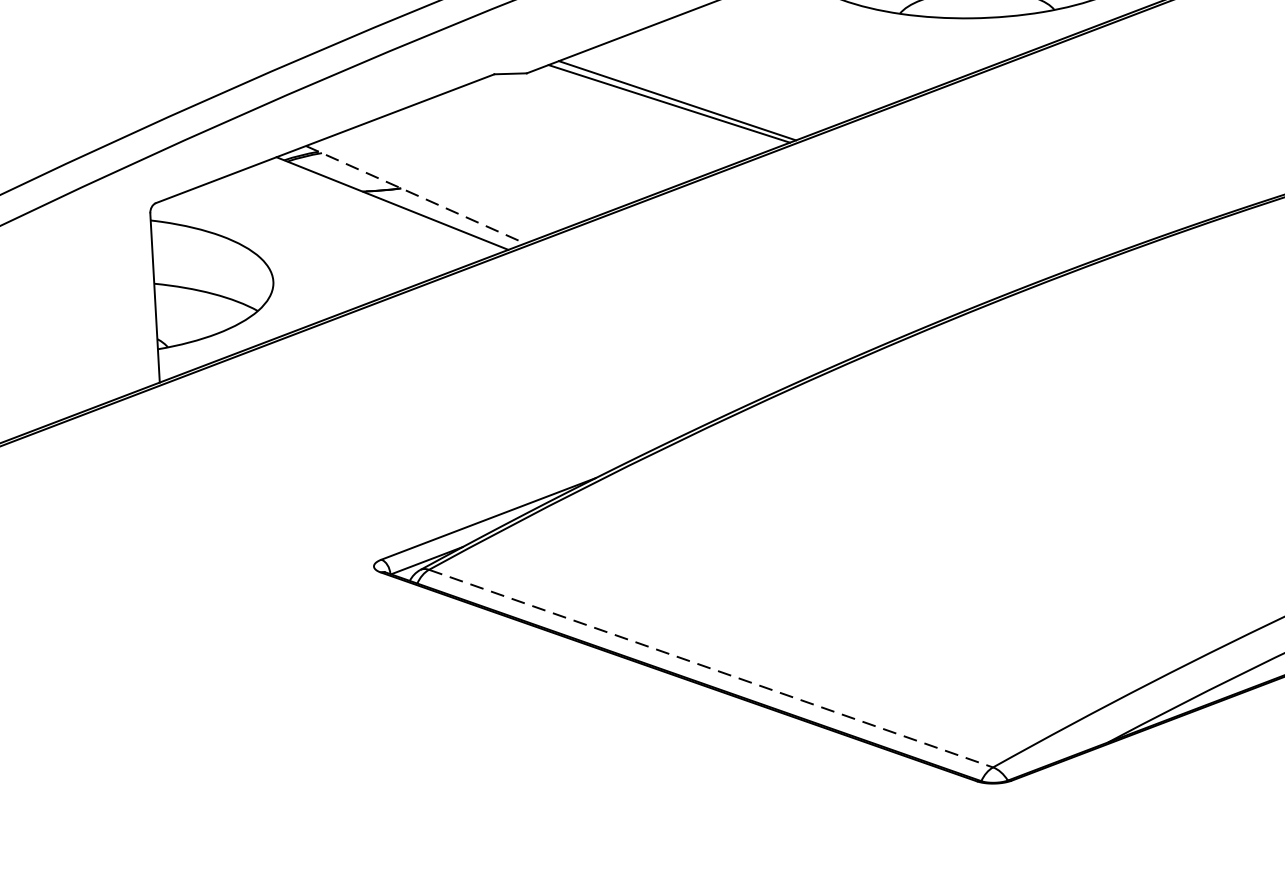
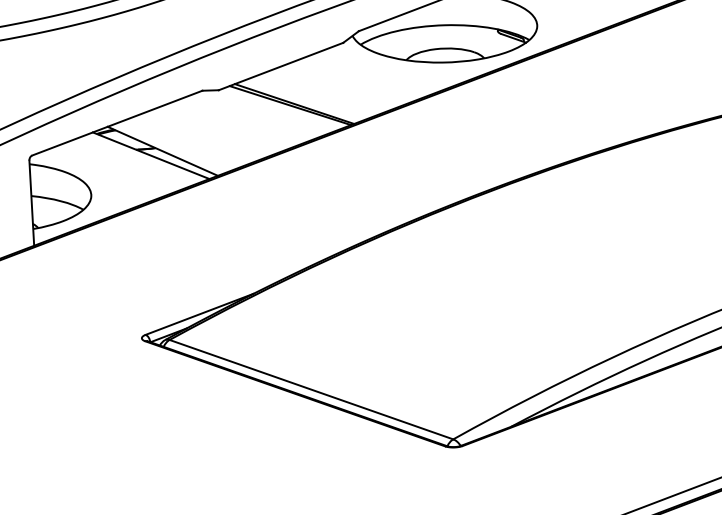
line: (416, 195) -> (163, 151), dashed -> solid
line: (711, 668) -> (311, 389), dashed -> solid

